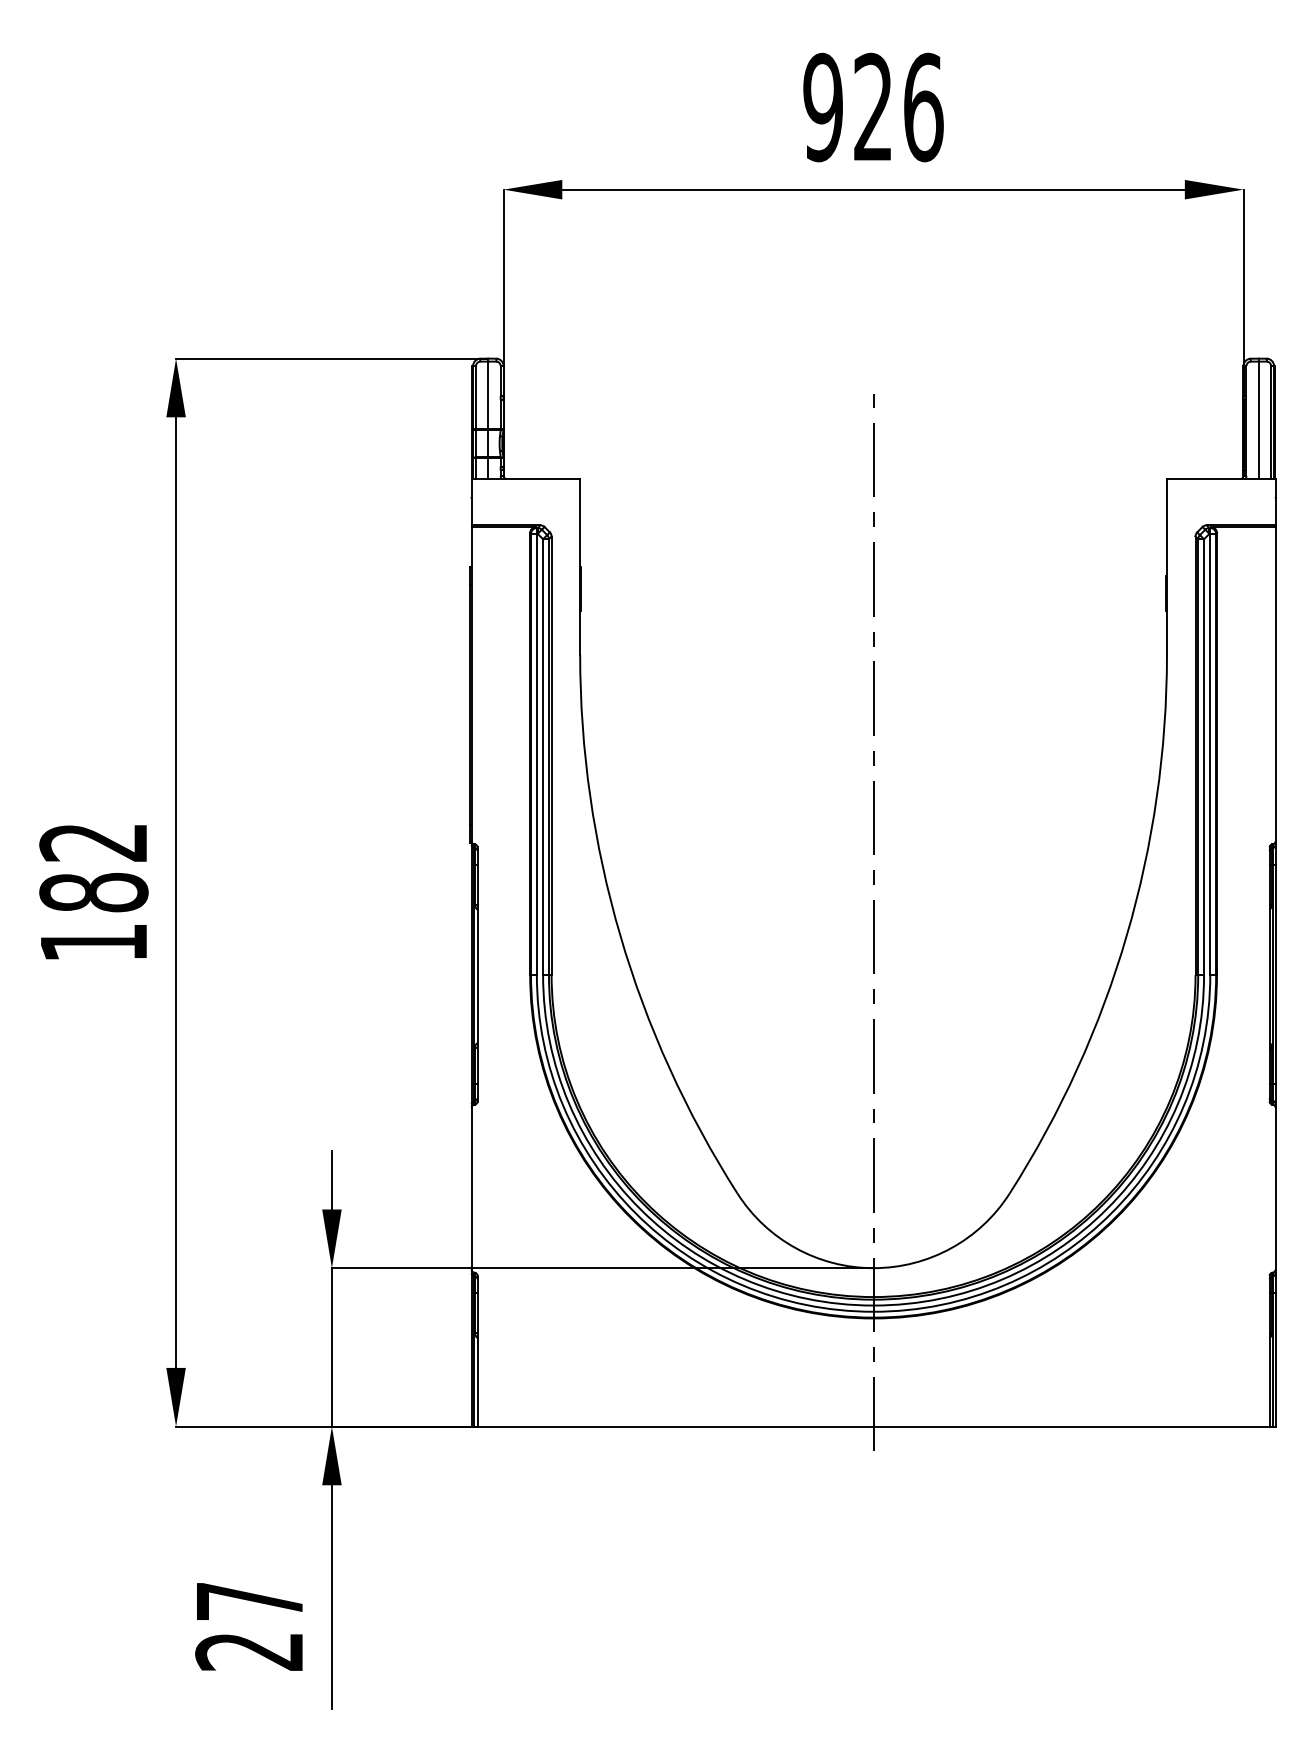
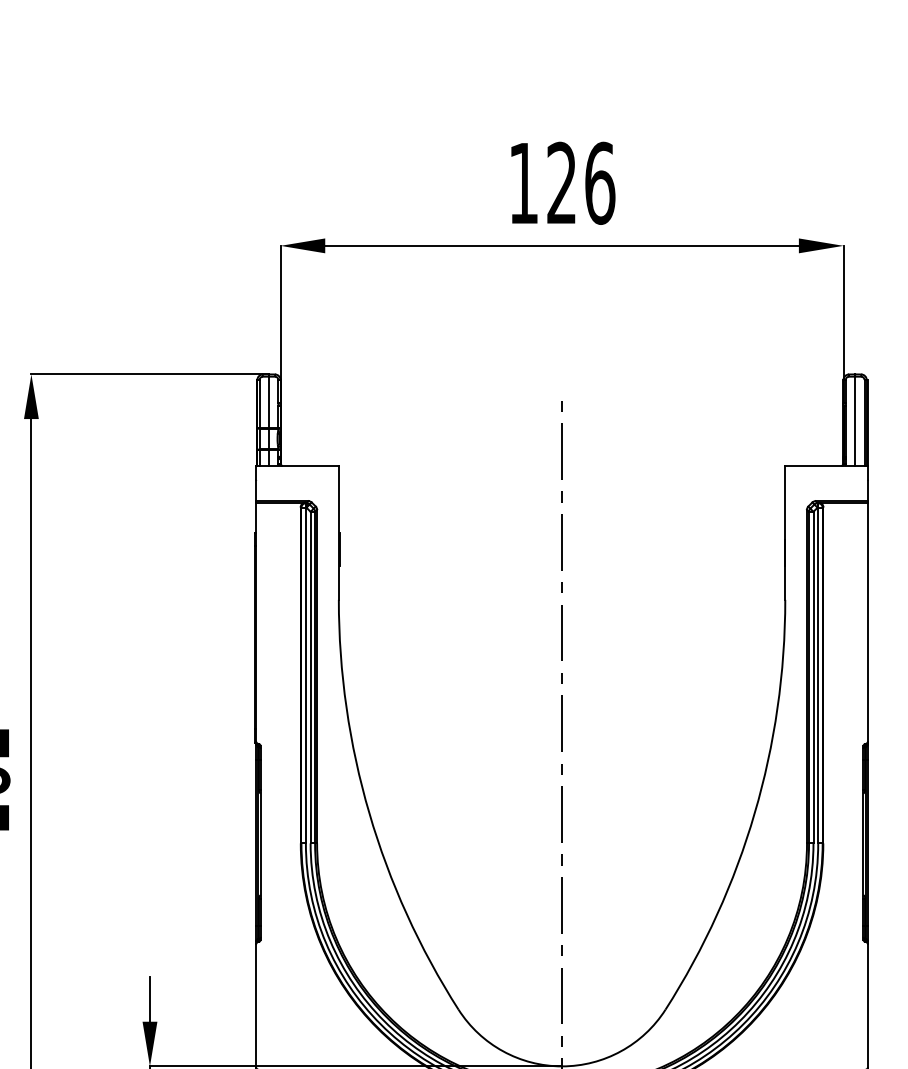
text: (822, 107) -> (523, 183), 926 -> 126

